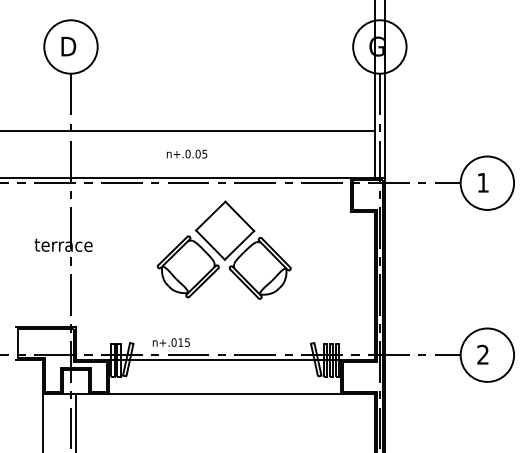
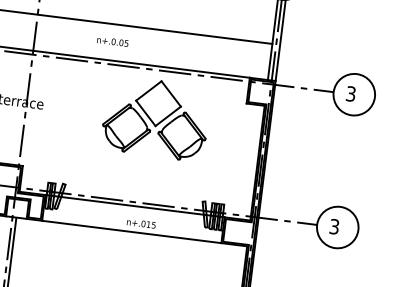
text: (186, 153) -> (112, 41), moved
text: (482, 182) -> (350, 93), 1 -> 3
part: (223, 249) -> (155, 118), moved
text: (170, 342) -> (140, 223), moved
text: (482, 354) -> (334, 226), 2 -> 3

